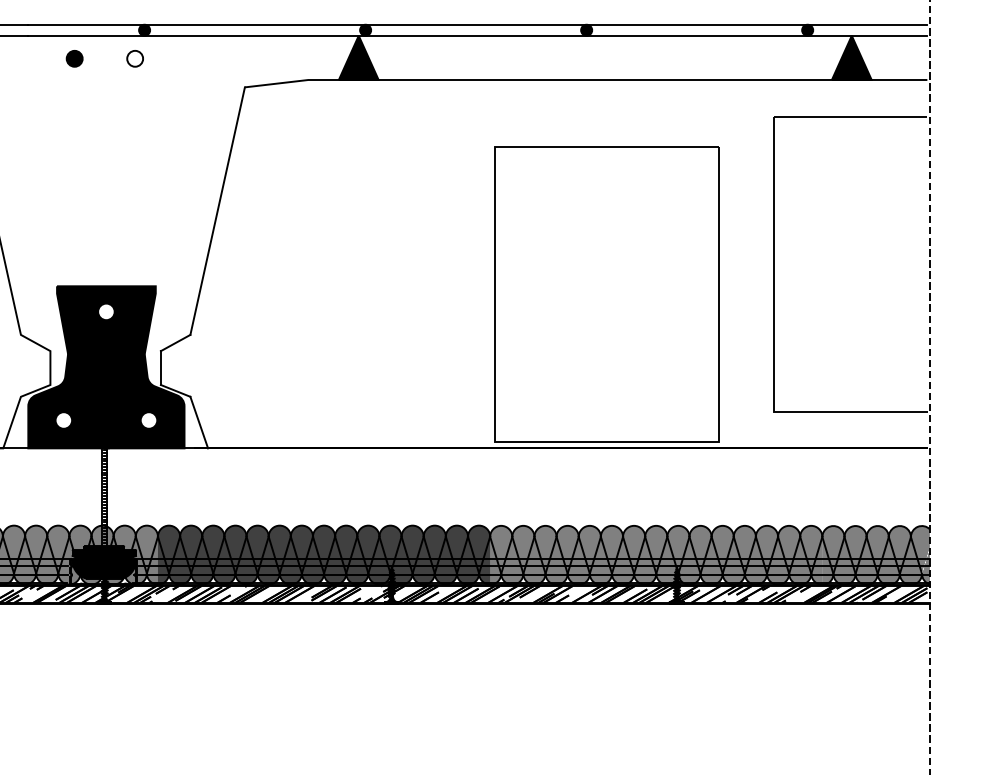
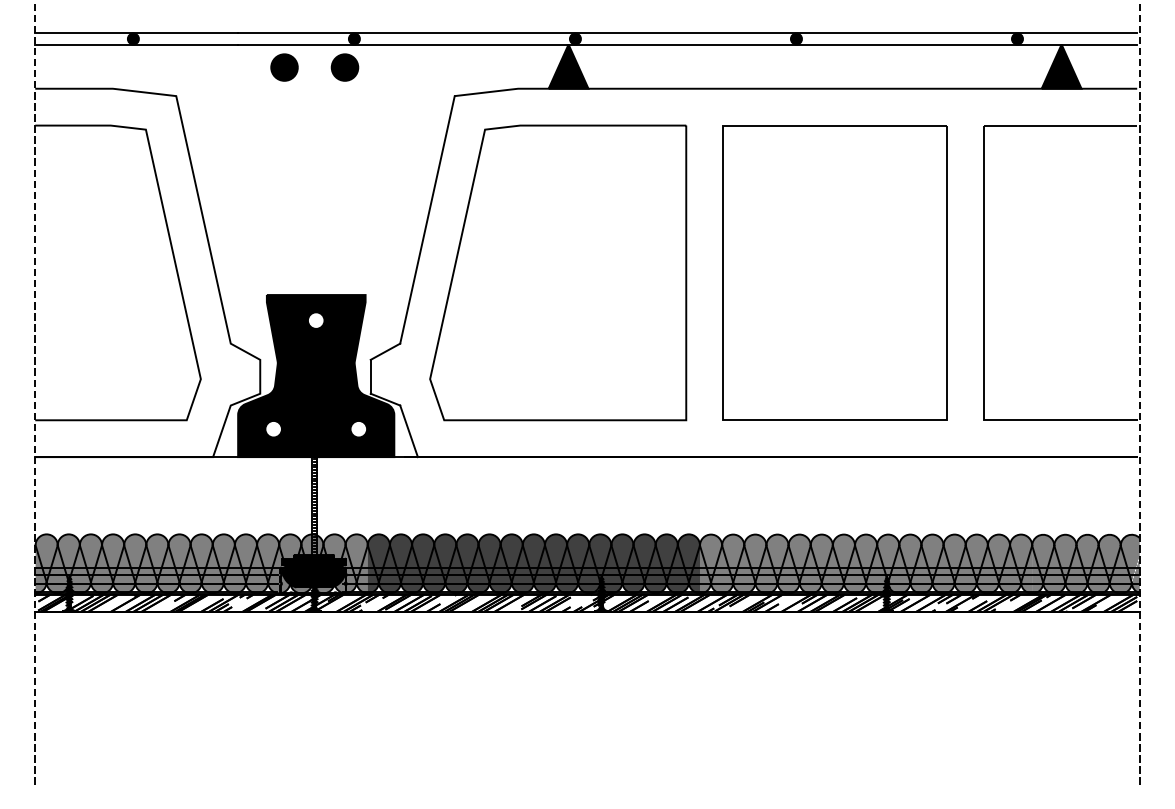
part: (74, 58) -> (284, 67), size x1.67
part: (134, 58) -> (344, 67), size x1.67
part: (348, 263) -> (558, 272), added
part: (606, 293) -> (834, 272), moved

